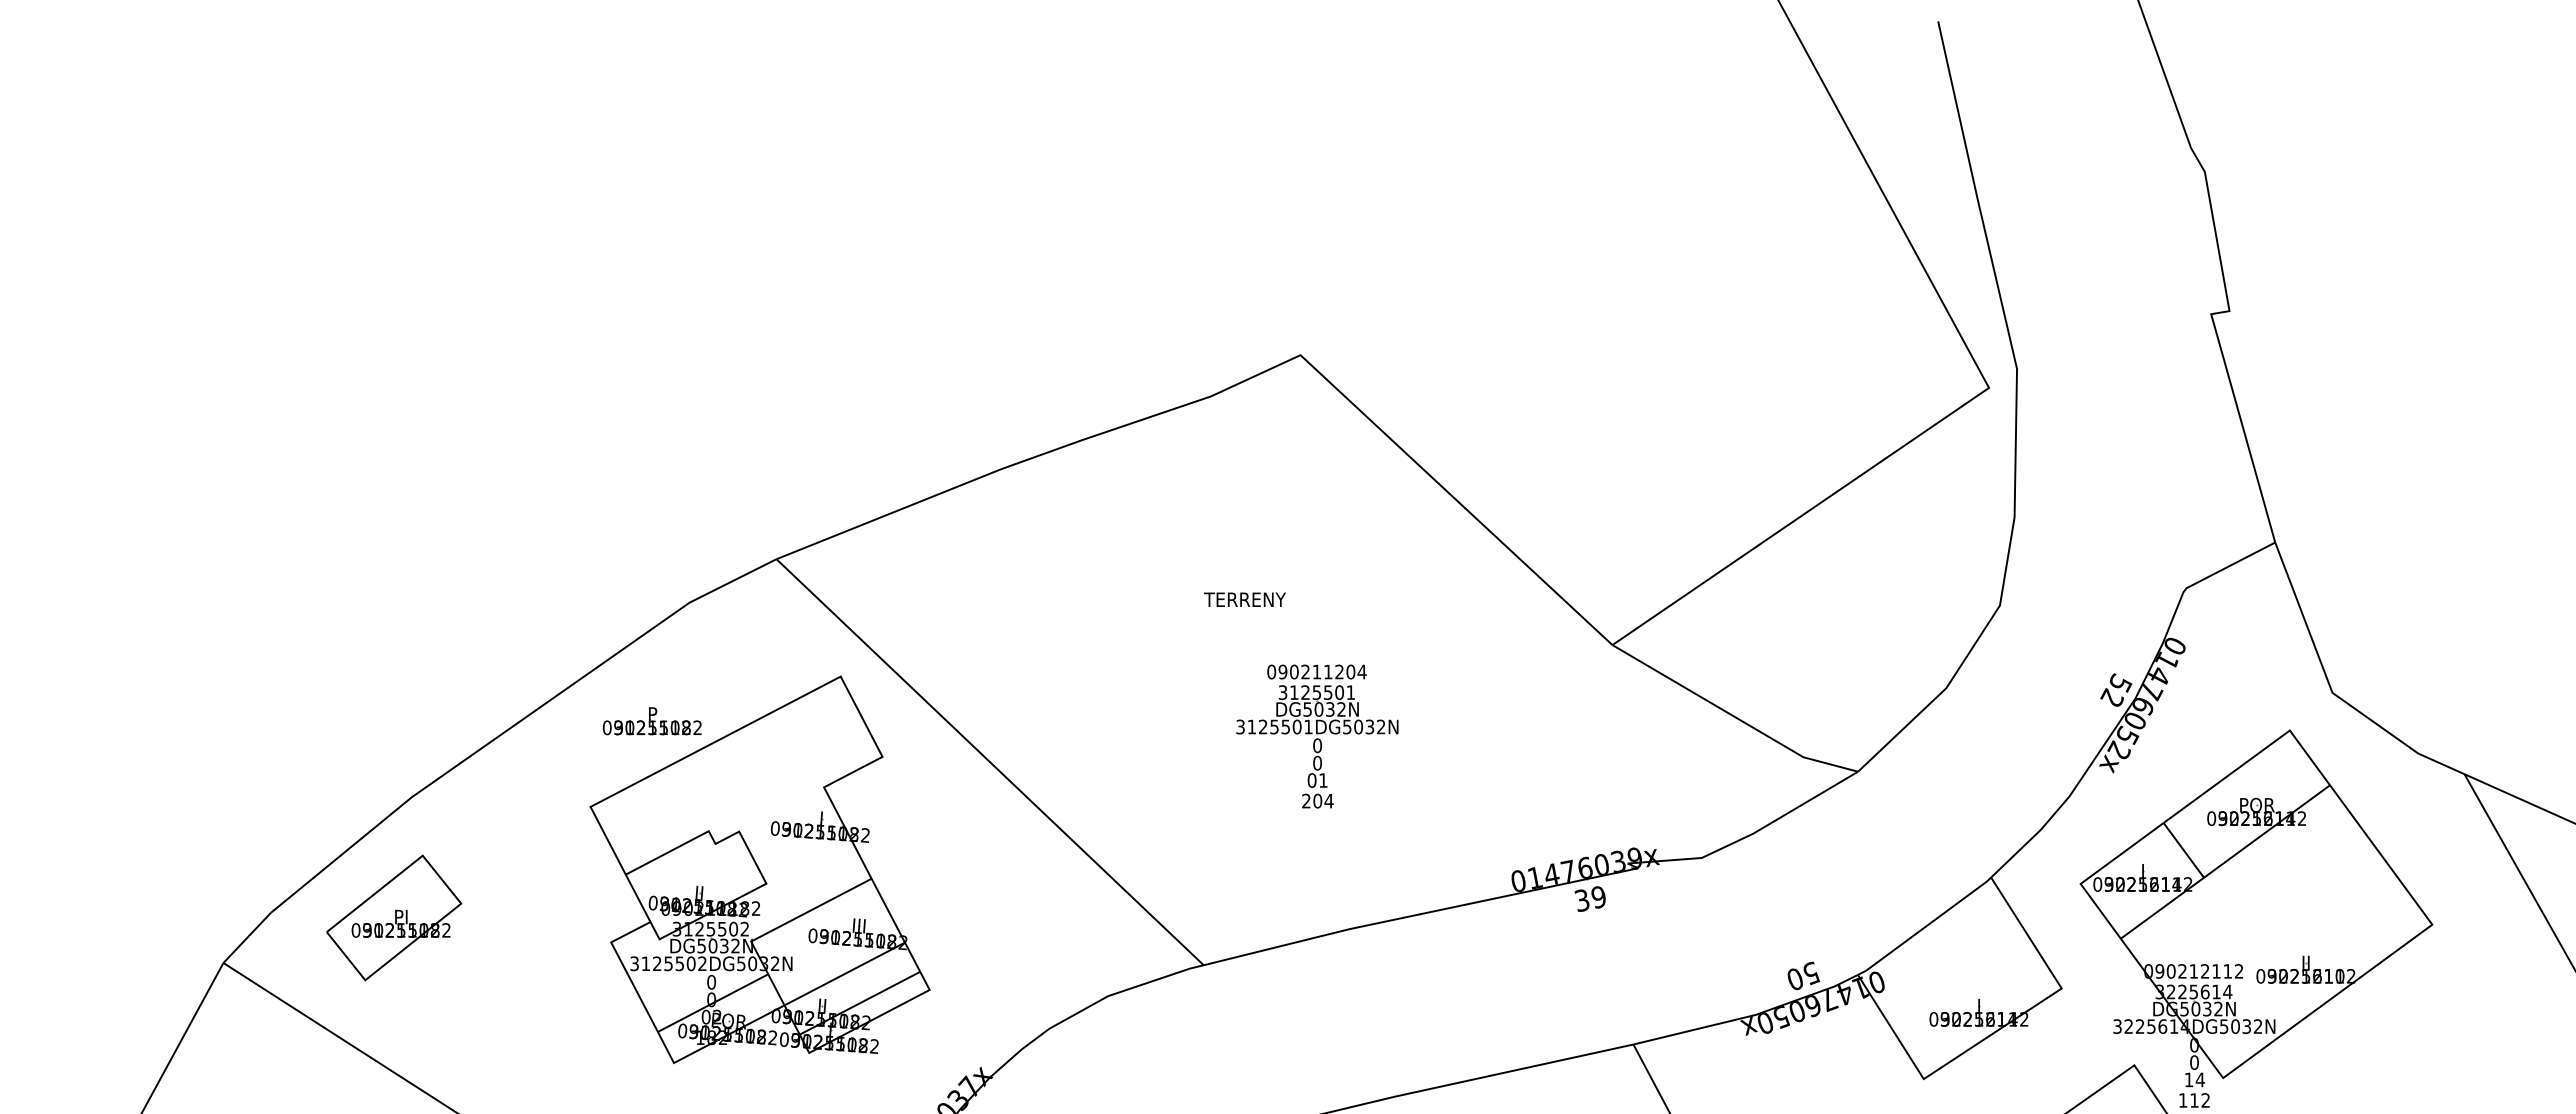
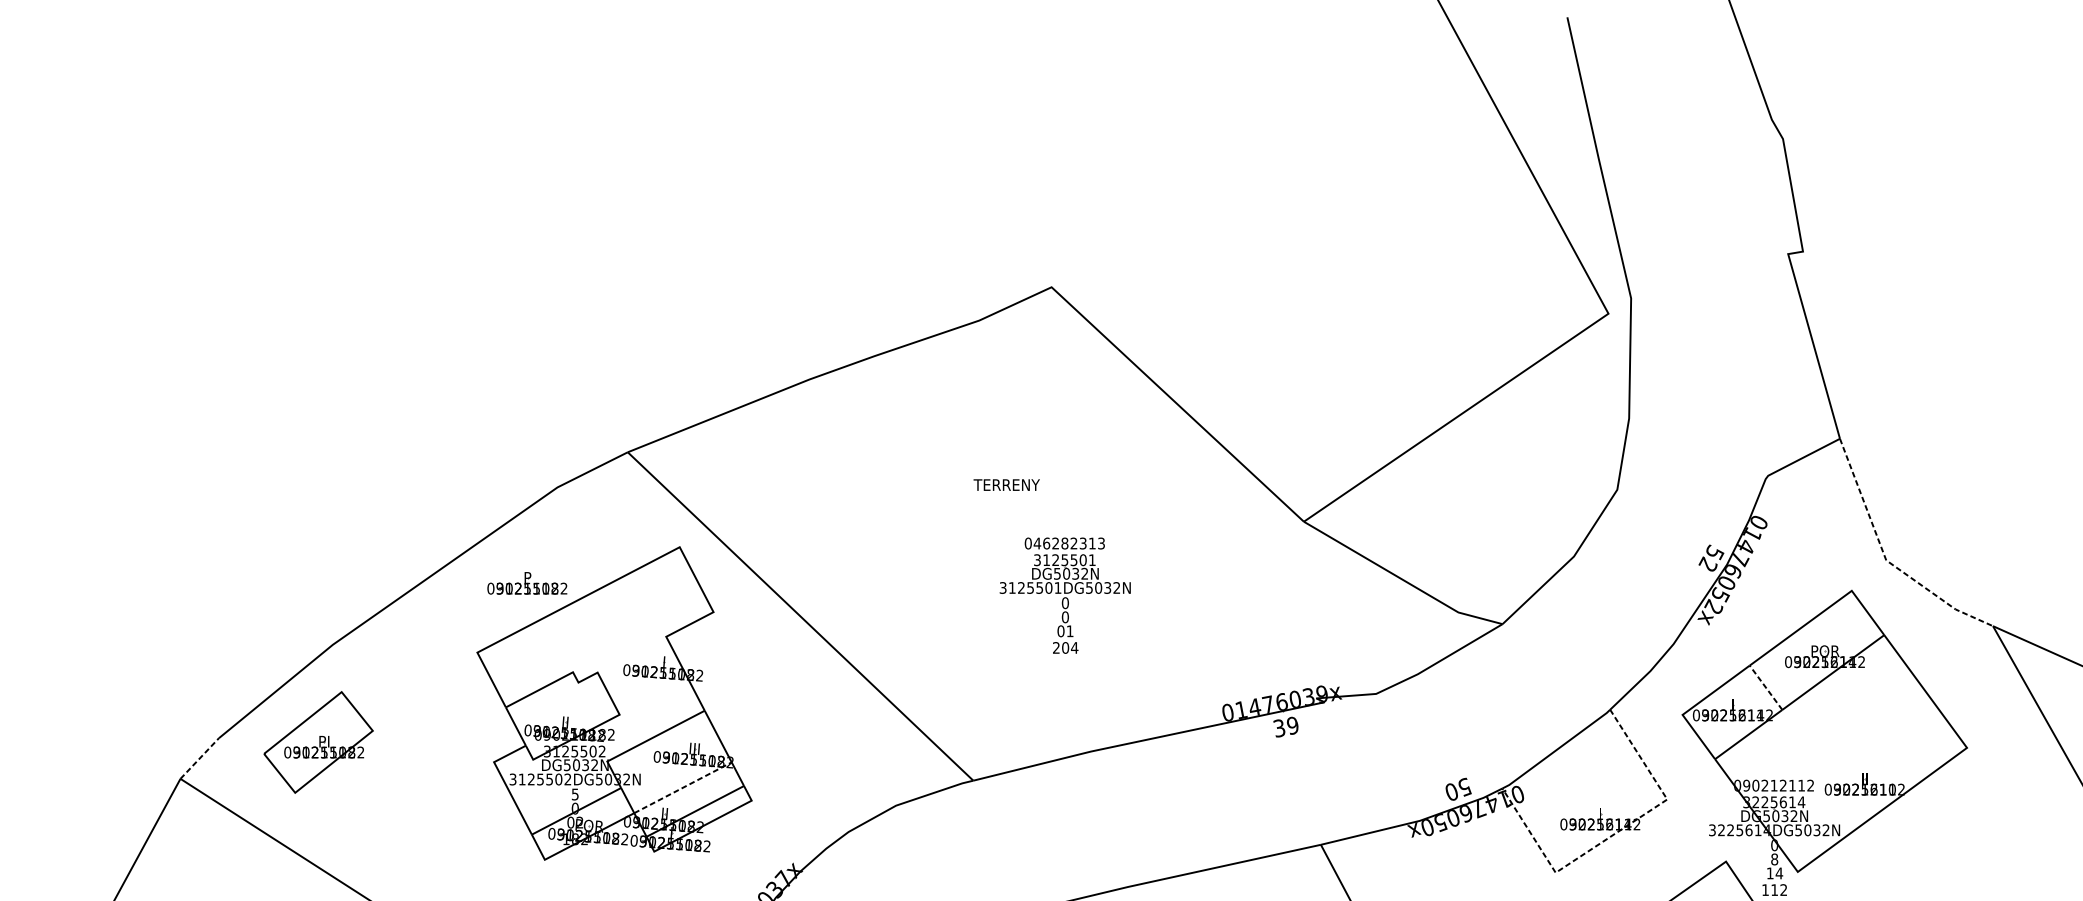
text: (1322, 671) -> (1069, 543), 090211204 -> 046282313
line: (2332, 691) -> (1886, 559), solid -> dashed
line: (2183, 849) -> (1765, 687), solid -> dashed
line: (247, 937) -> (199, 758), solid -> dashed
line: (844, 974) -> (682, 788), solid -> dashed
text: (711, 982) -> (575, 794), 0 -> 5
line: (1996, 1031) -> (1614, 834), solid -> dashed
text: (2194, 1062) -> (1774, 859), 0 -> 8

